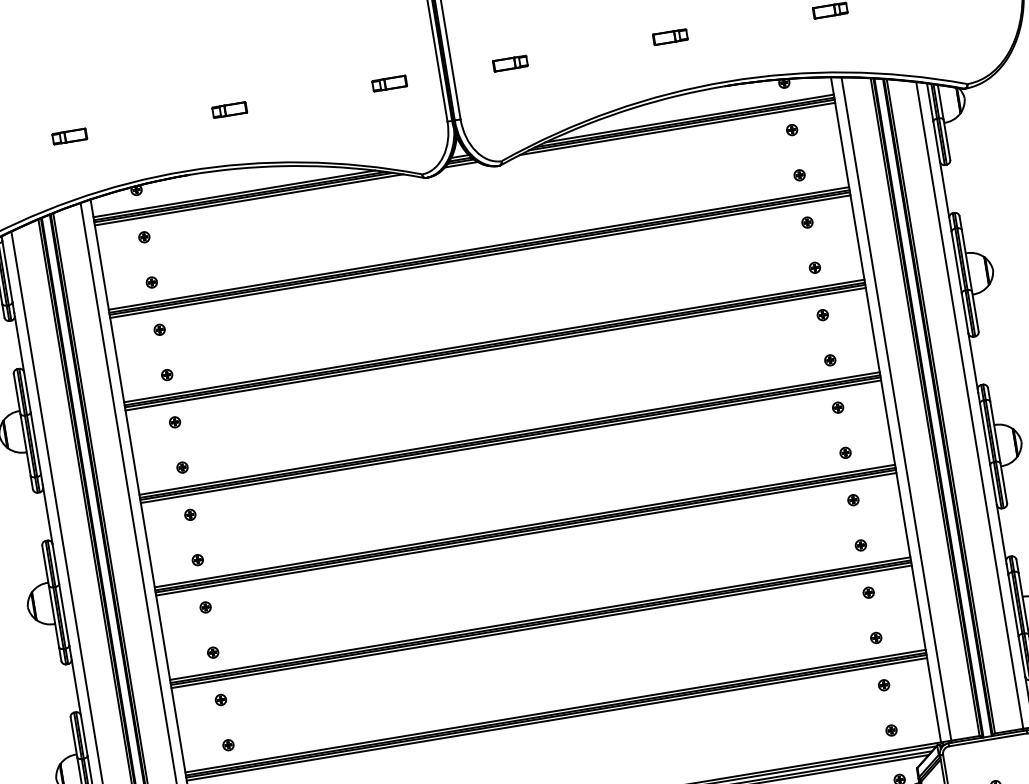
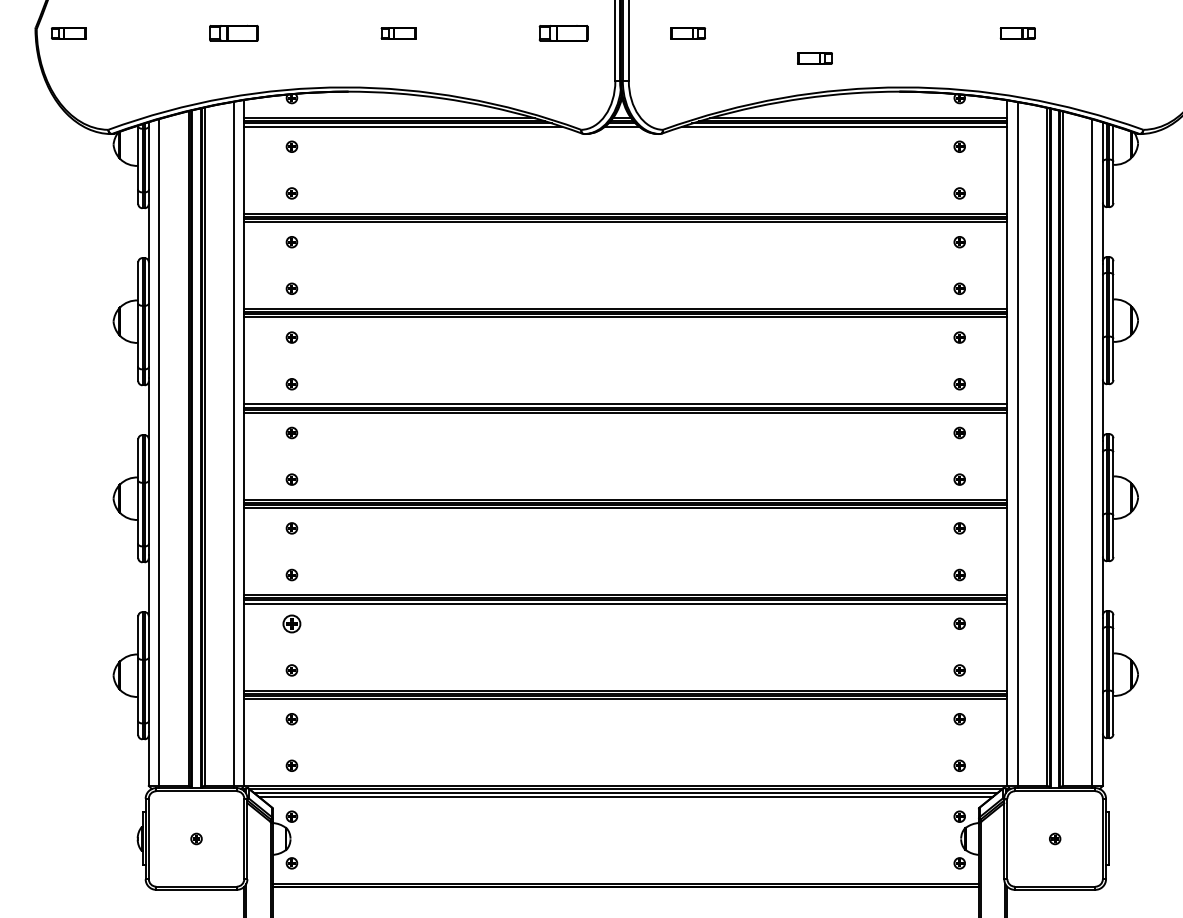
part: (669, 37) -> (814, 58), moved
part: (389, 83) -> (563, 33), size x1.4
part: (69, 136) -> (233, 33), size x1.4
part: (220, 699) -> (291, 623), size x1.6

